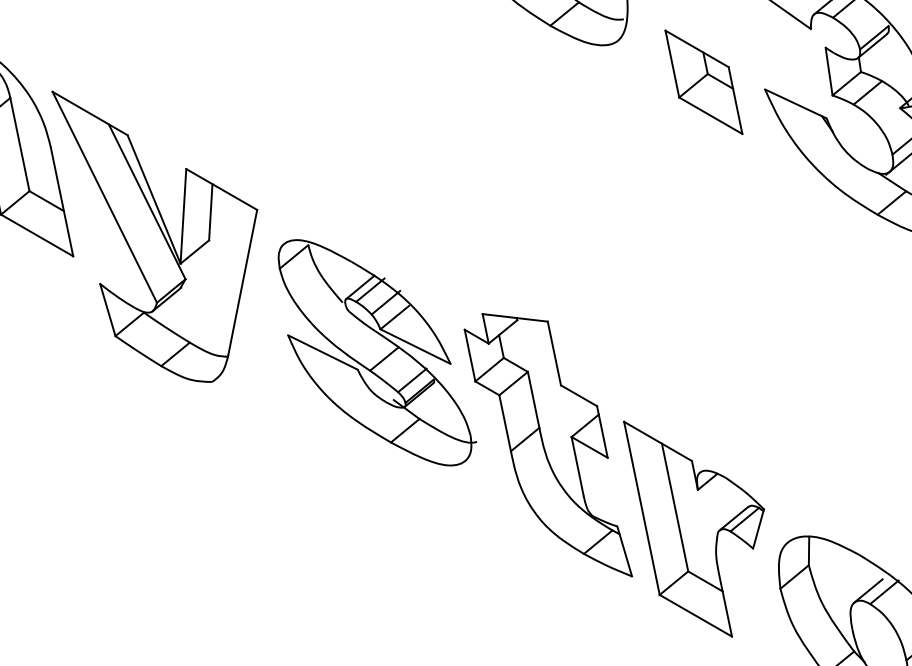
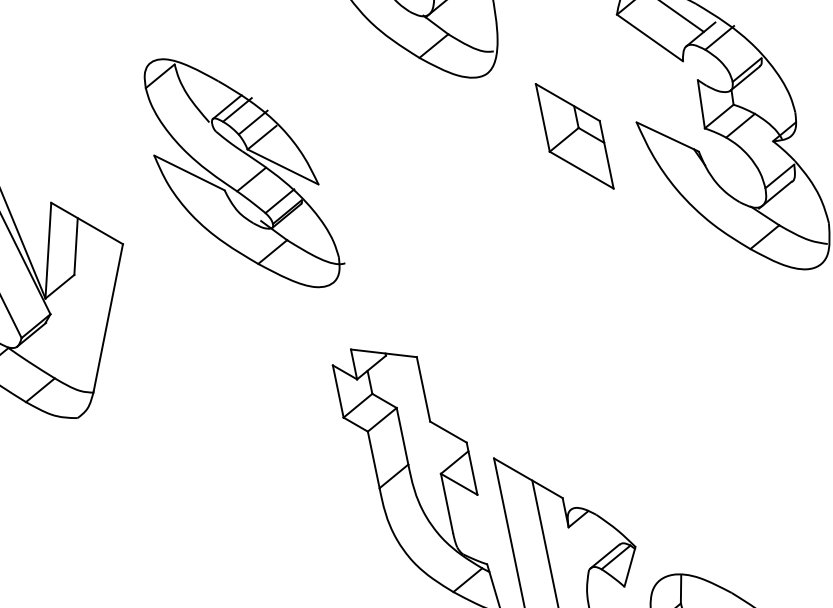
part: (703, 81) -> (574, 135), moved
part: (377, 352) -> (244, 172), moved

